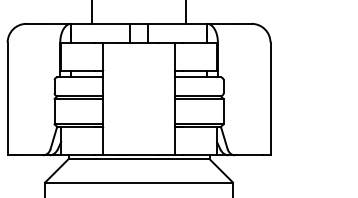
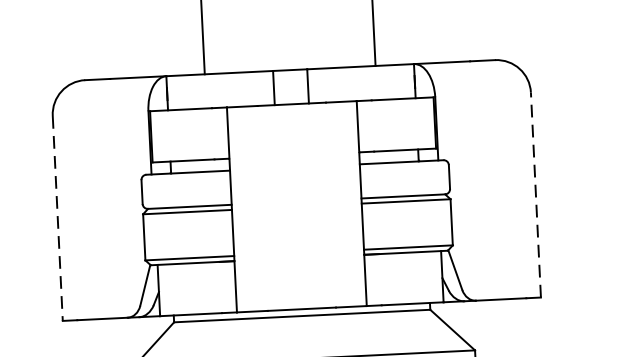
line: (270, 98) -> (535, 194), solid -> dashed
line: (7, 99) -> (57, 219), solid -> dashed

